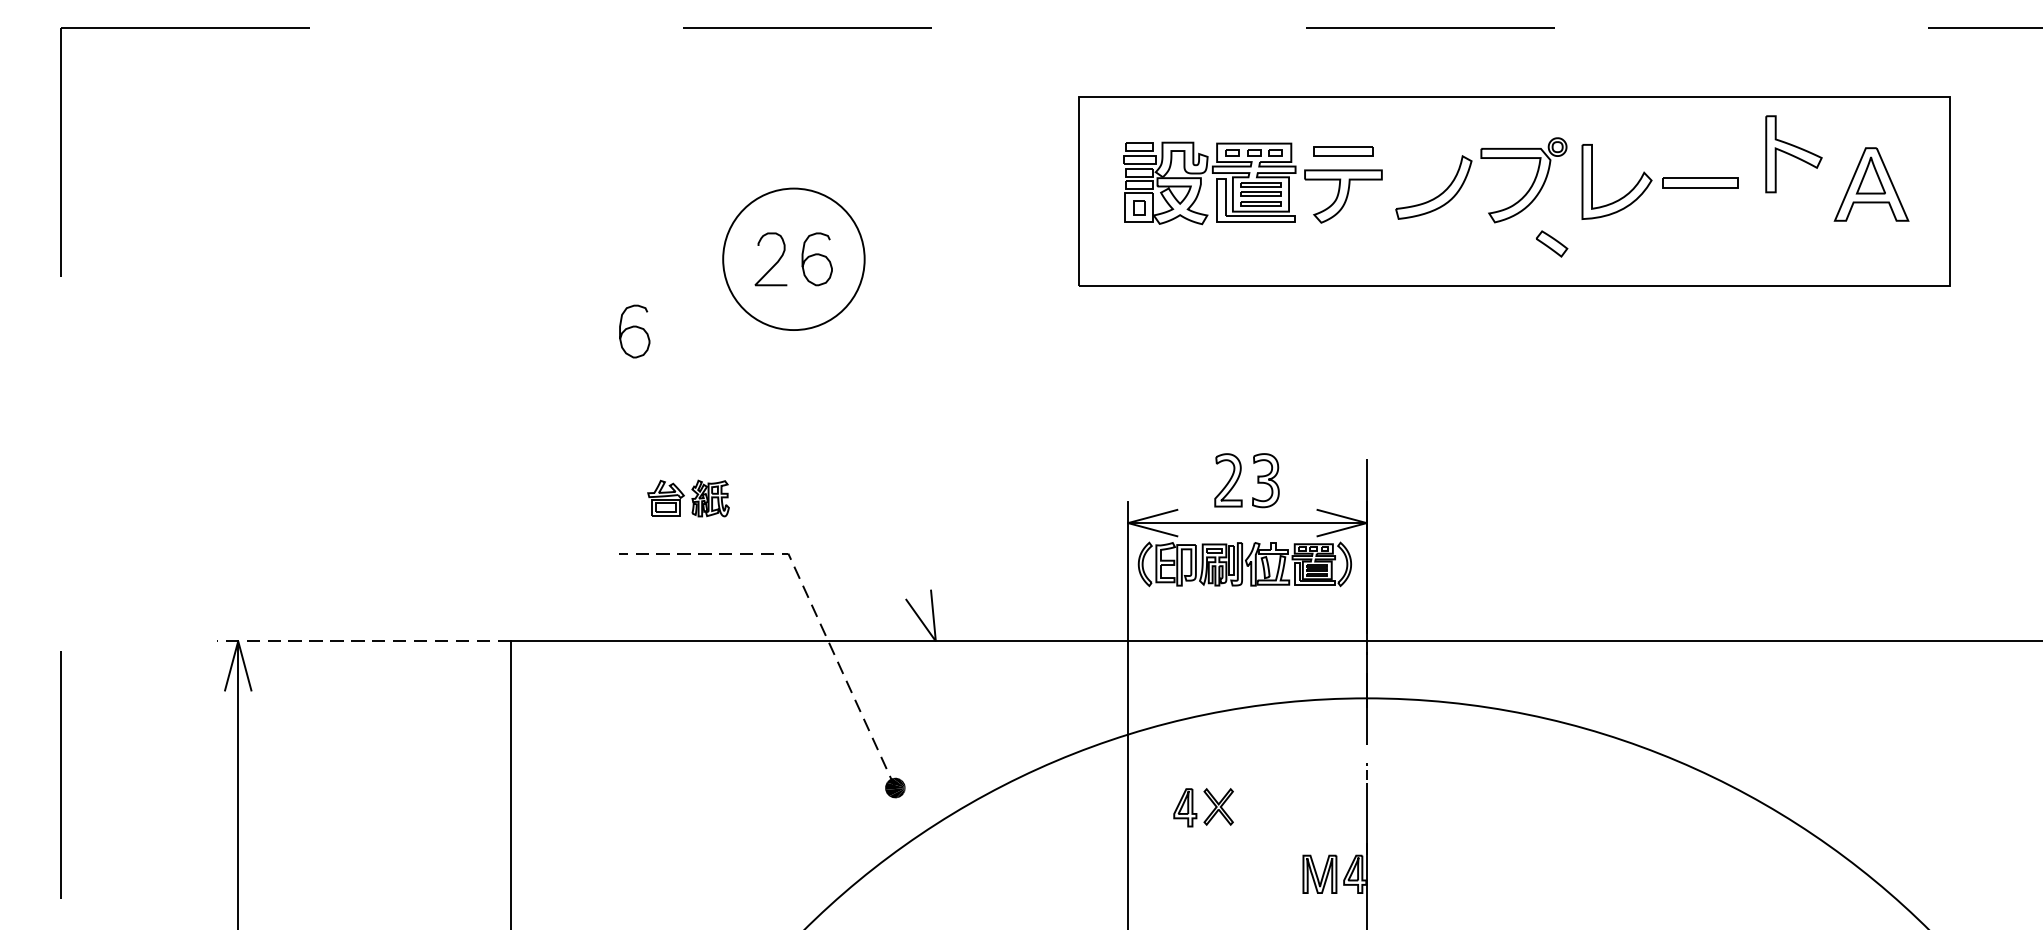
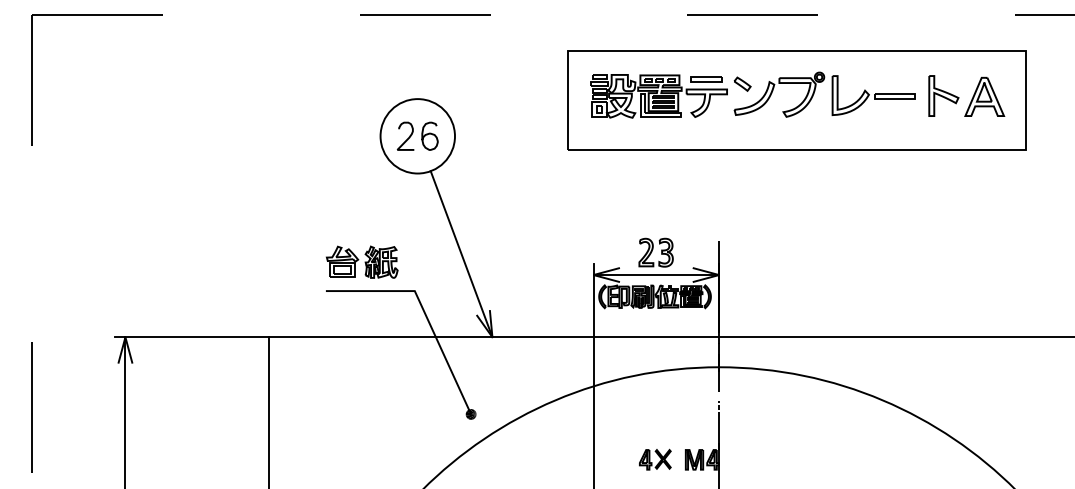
part: (1793, 153) -> (943, 95), moved
part: (1551, 242) -> (742, 83), moved
curve: (633, 328) -> (333, 172), removed
line: (877, 484) -> (461, 254), added
part: (688, 497) -> (362, 261), size x1.67
line: (806, 592) -> (424, 311), dashed -> solid
line: (363, 641) -> (191, 337), dashed -> solid
part: (1203, 807) -> (655, 459), moved

